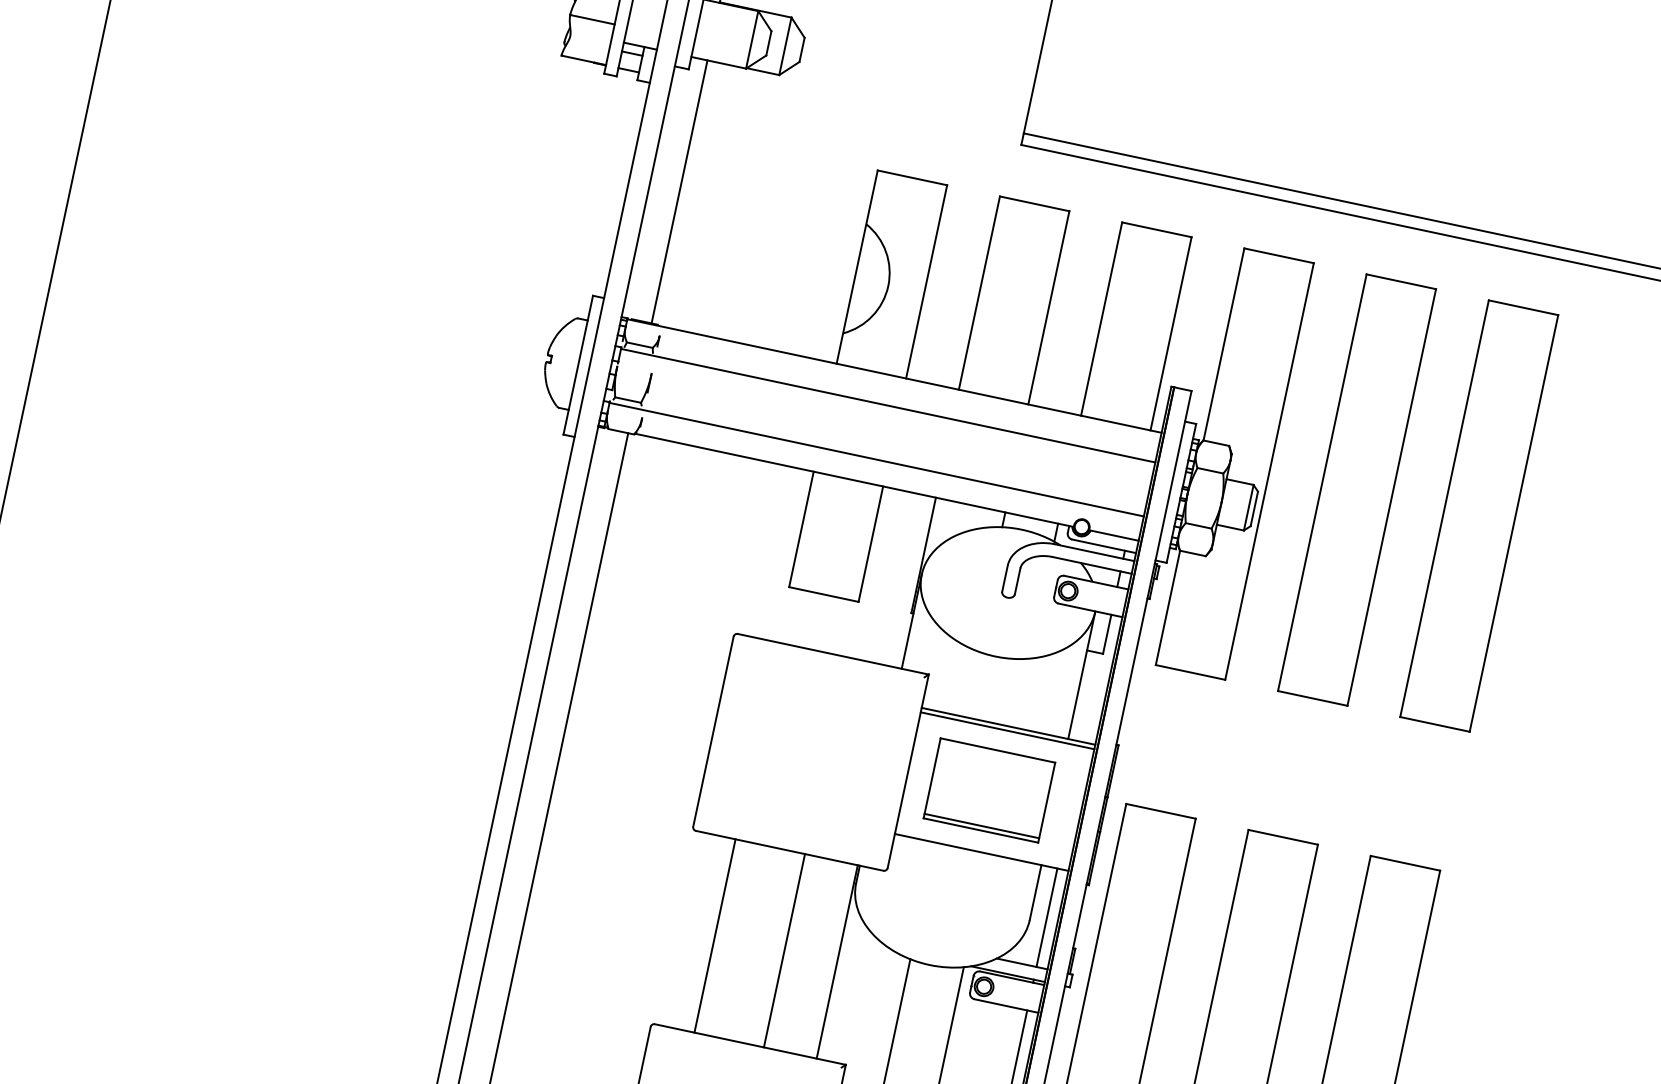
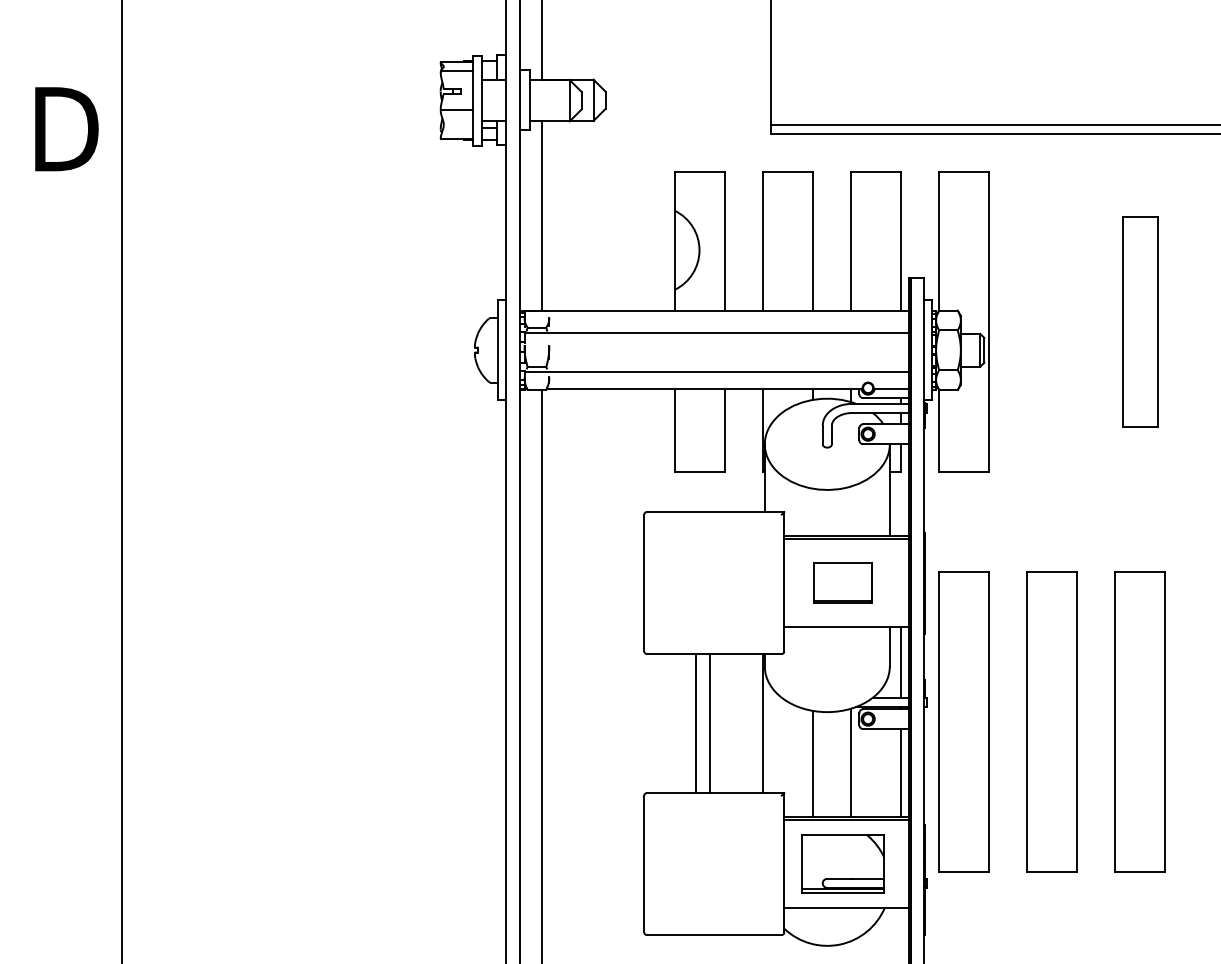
part: (1356, 488) -> (1051, 321), removed
part: (1478, 514) -> (1139, 321), size x0.7
part: (988, 789) -> (842, 582), size x0.7
line: (715, 935) -> (710, 723), moved
line: (784, 950) -> (696, 723), moved

